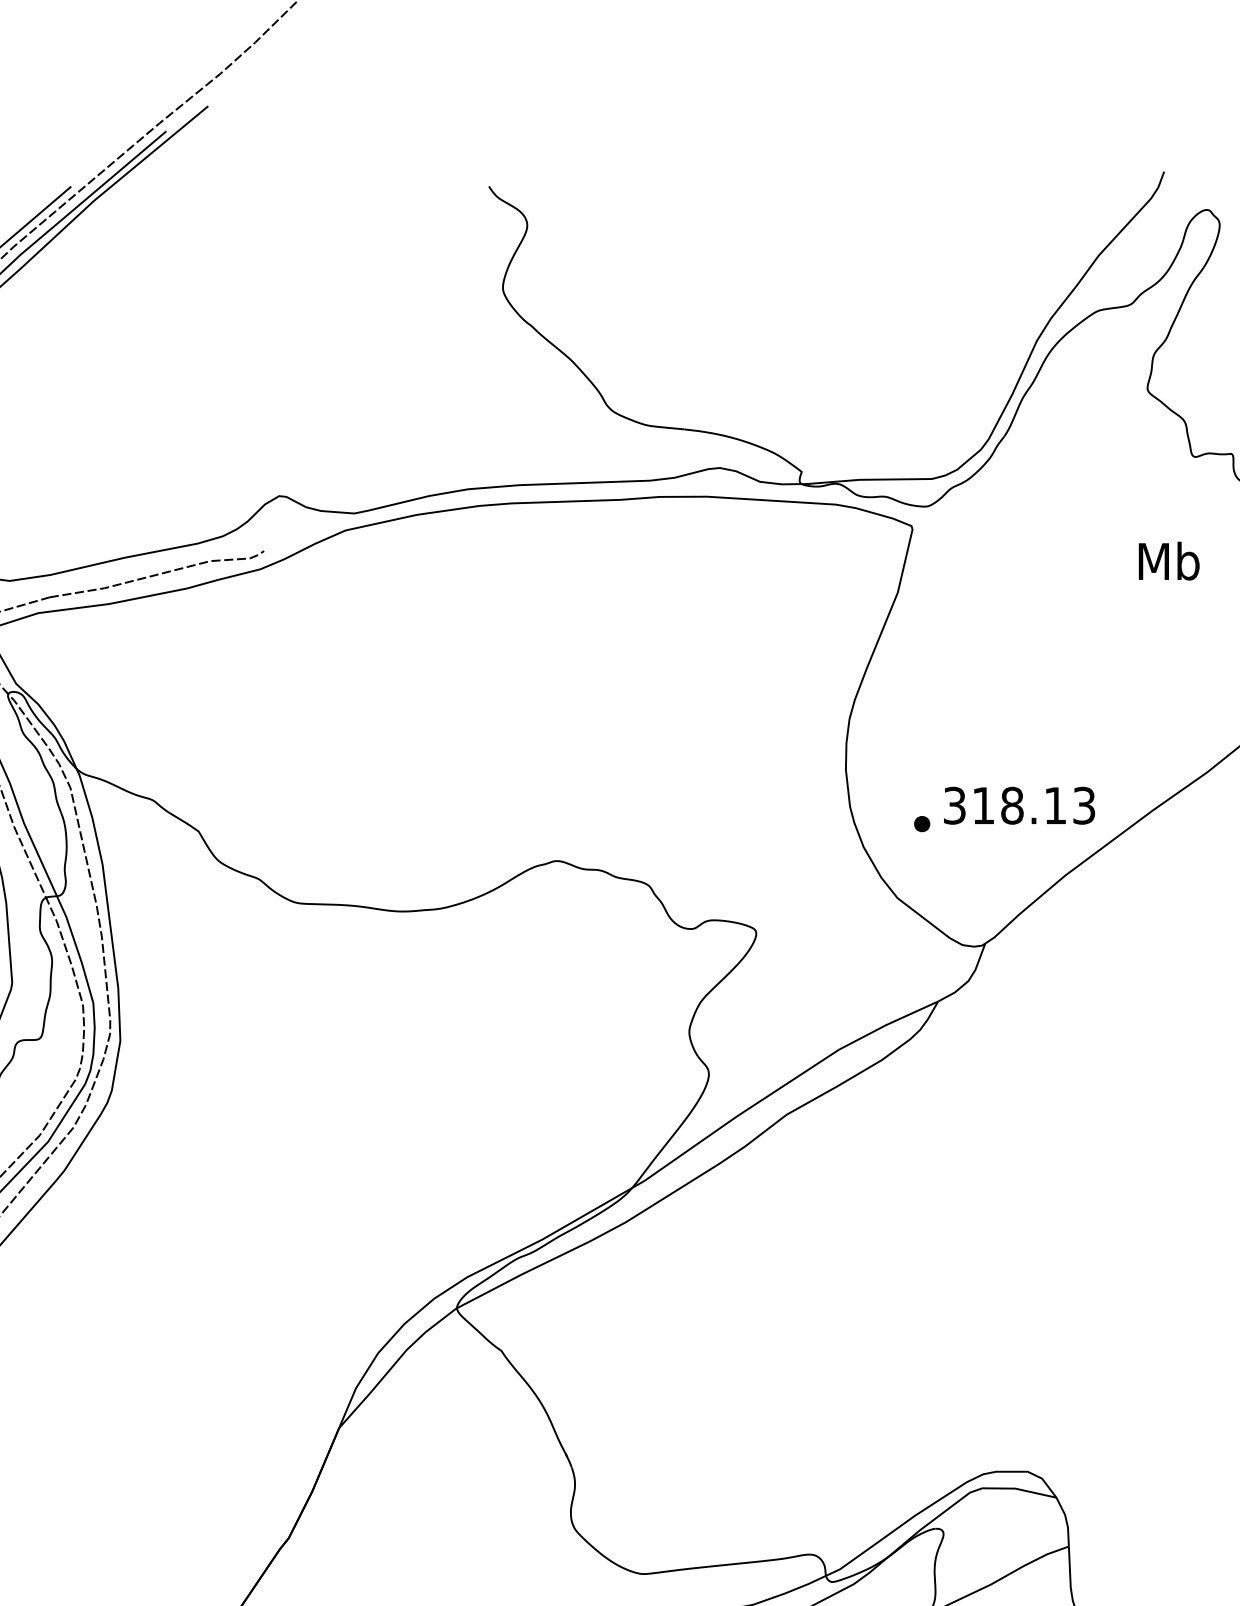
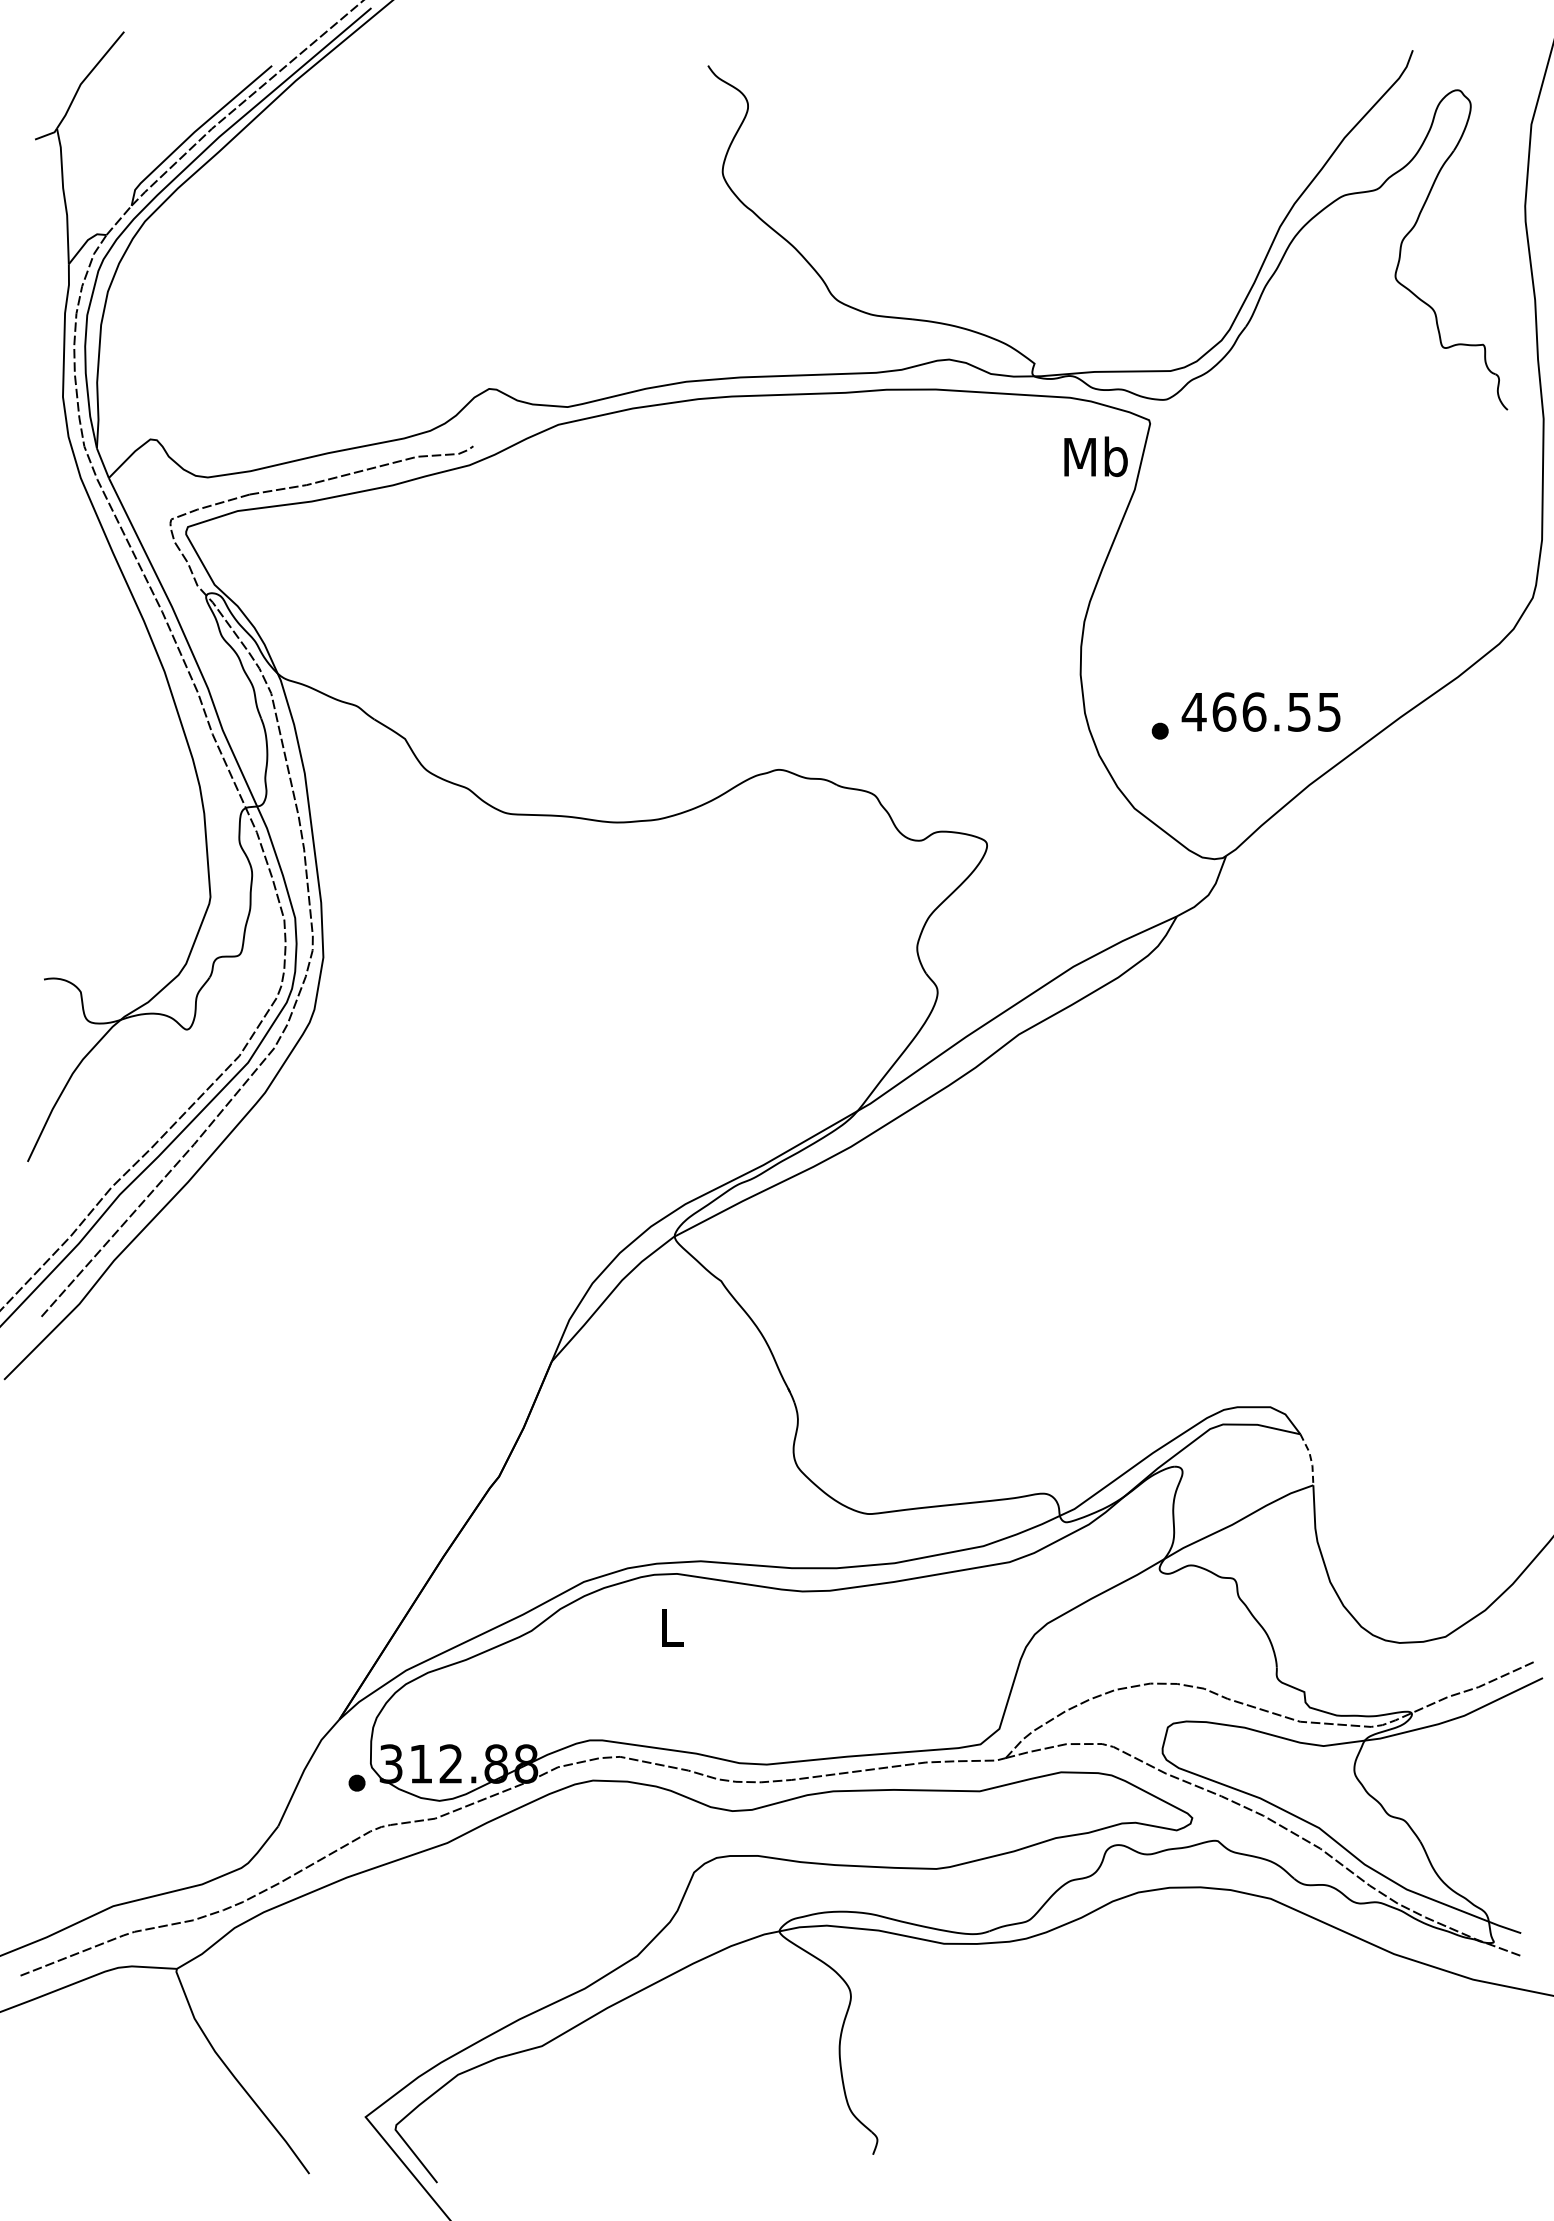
text: (1168, 560) -> (1095, 456), moved
text: (1018, 805) -> (1260, 711), 318.13 -> 466.55
line: (1066, 1520) -> (1310, 1458), solid -> dashed

